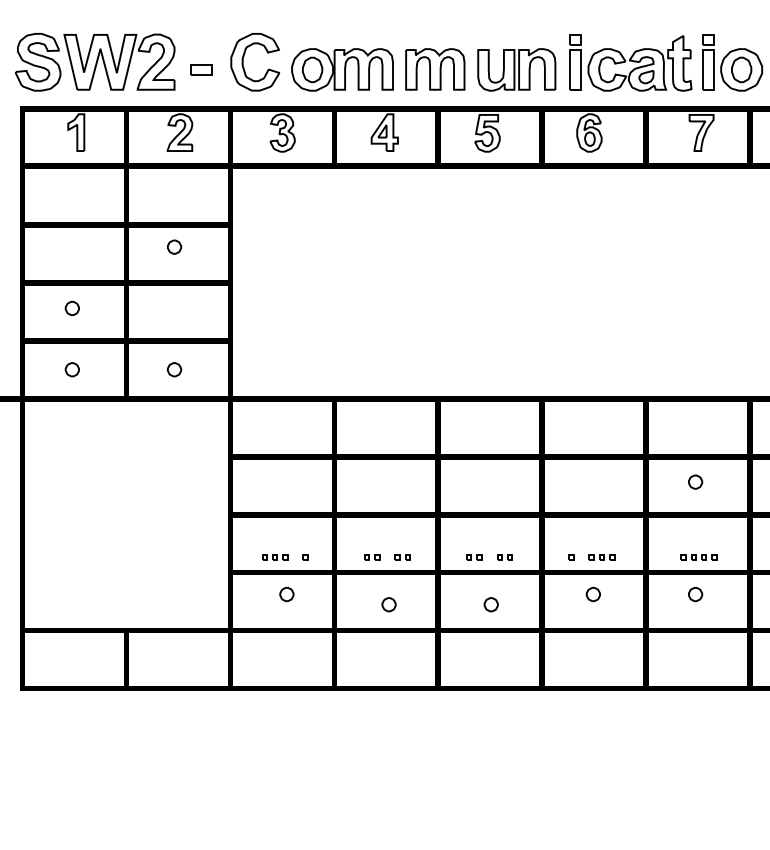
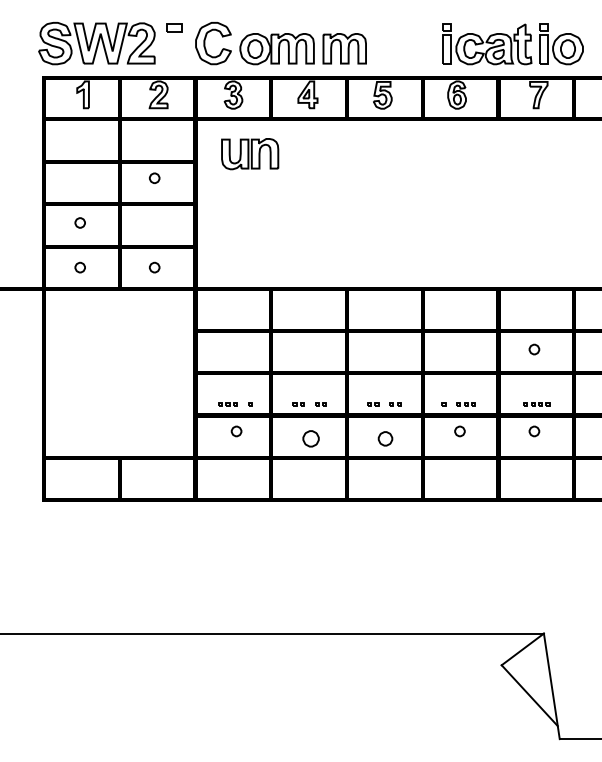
part: (201, 69) -> (174, 27), moved
part: (517, 70) -> (250, 154), moved
part: (388, 604) -> (310, 438), size x1.6
part: (491, 604) -> (385, 438), size x1.4

